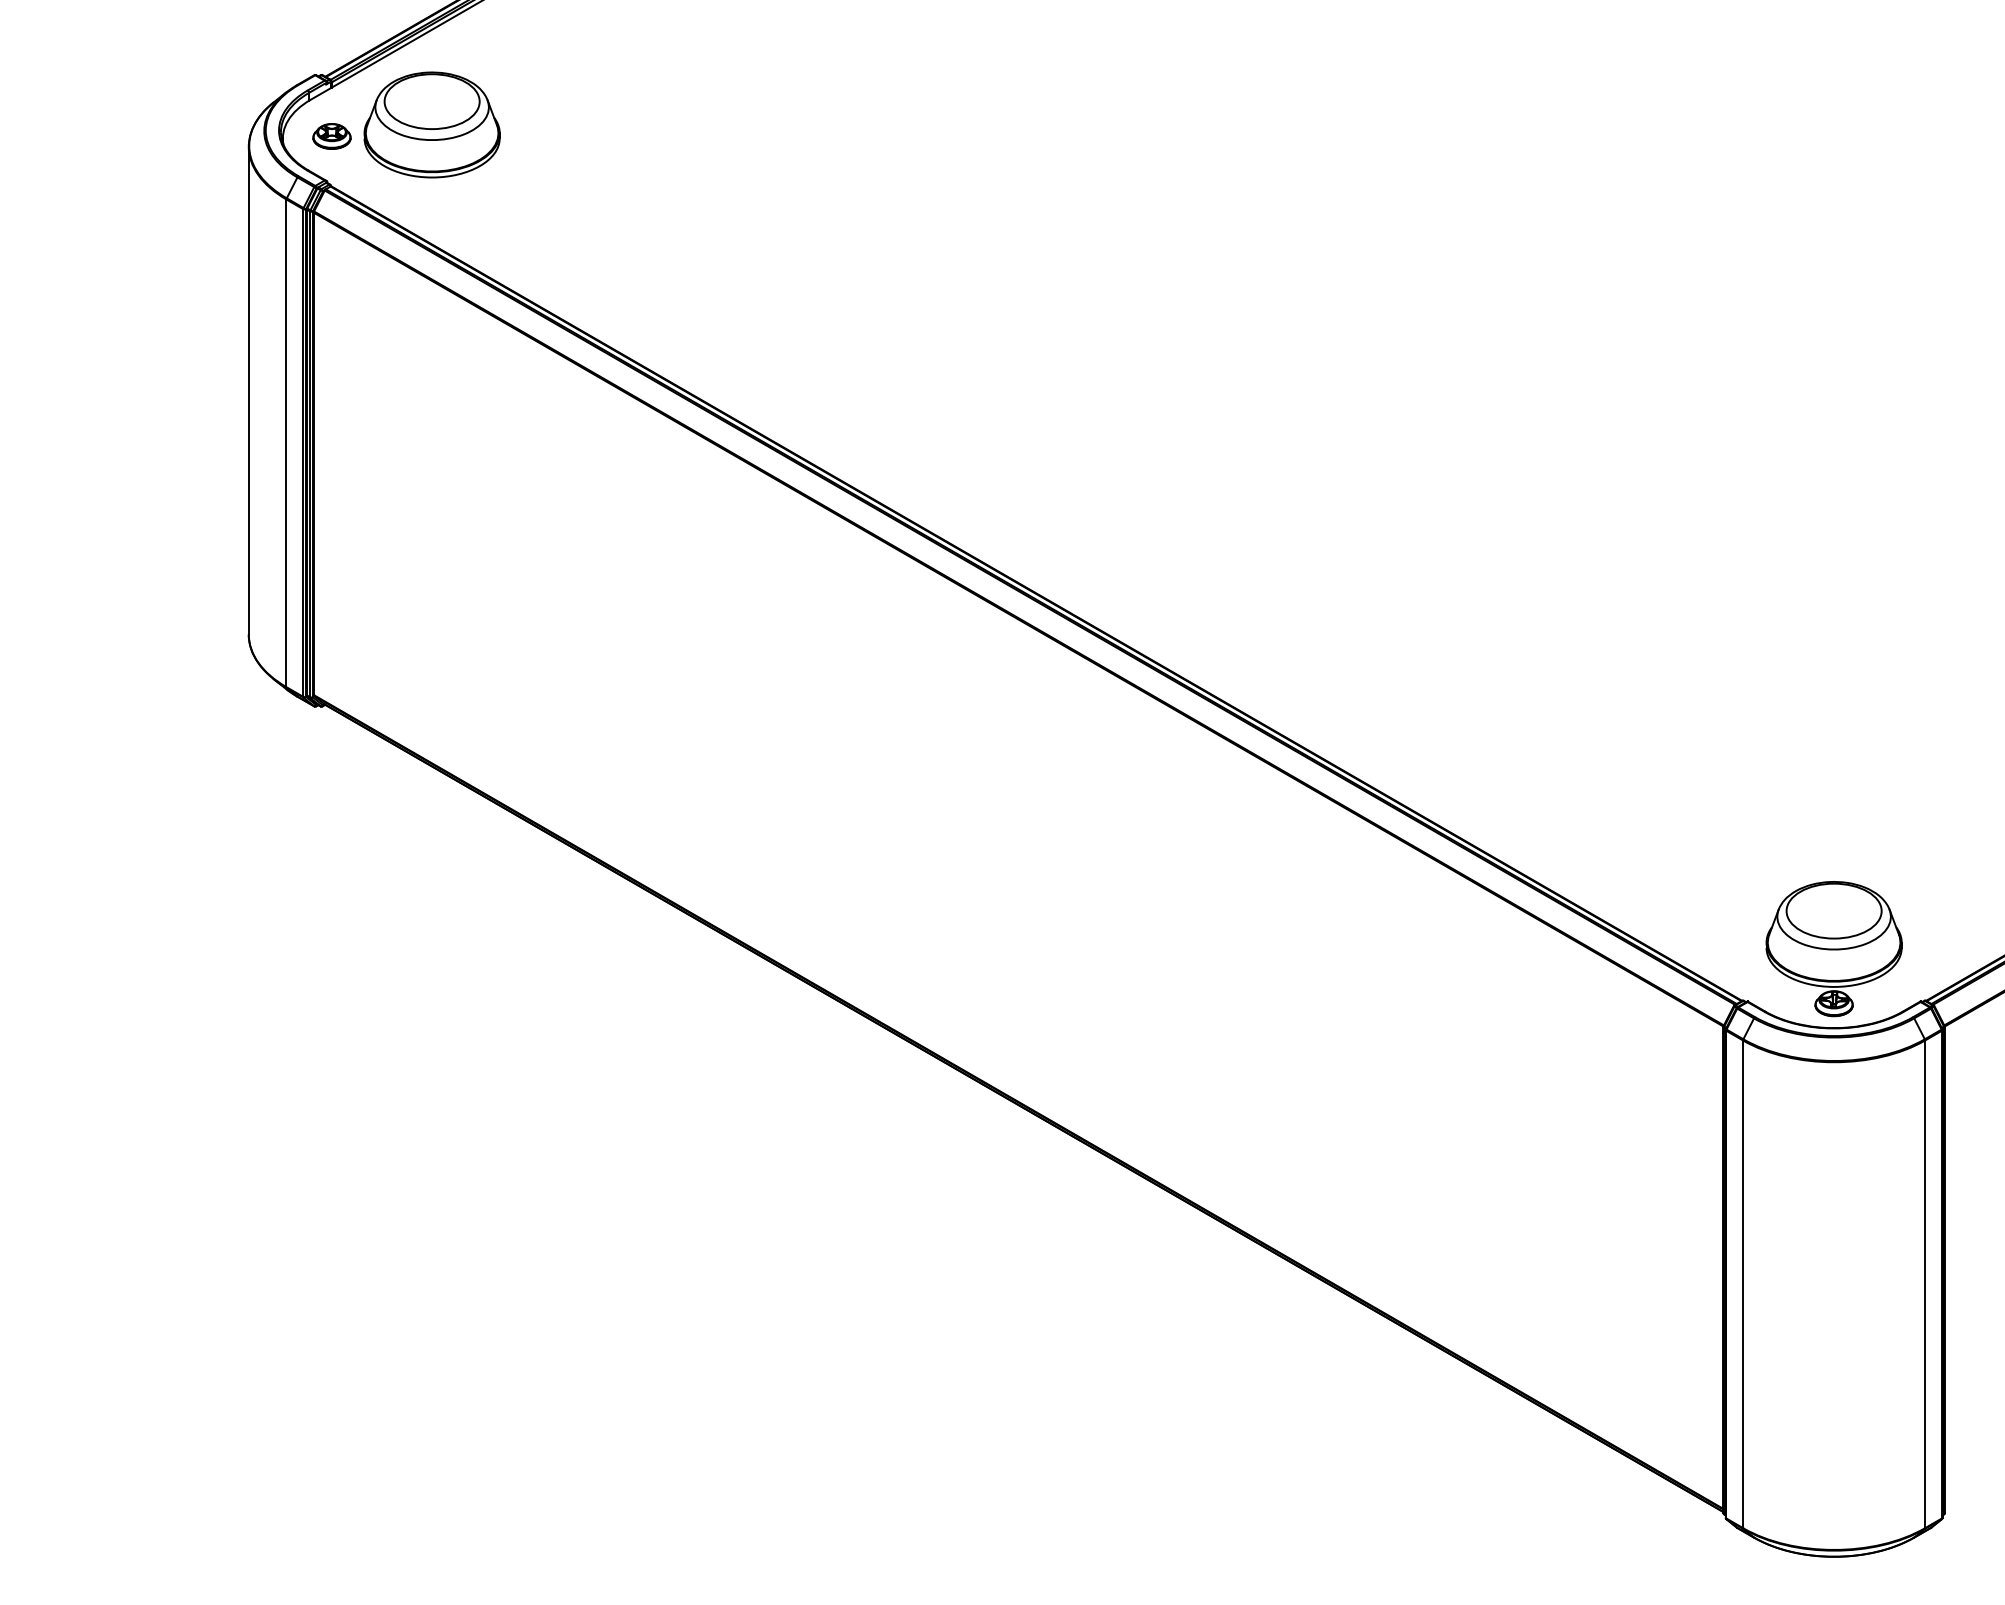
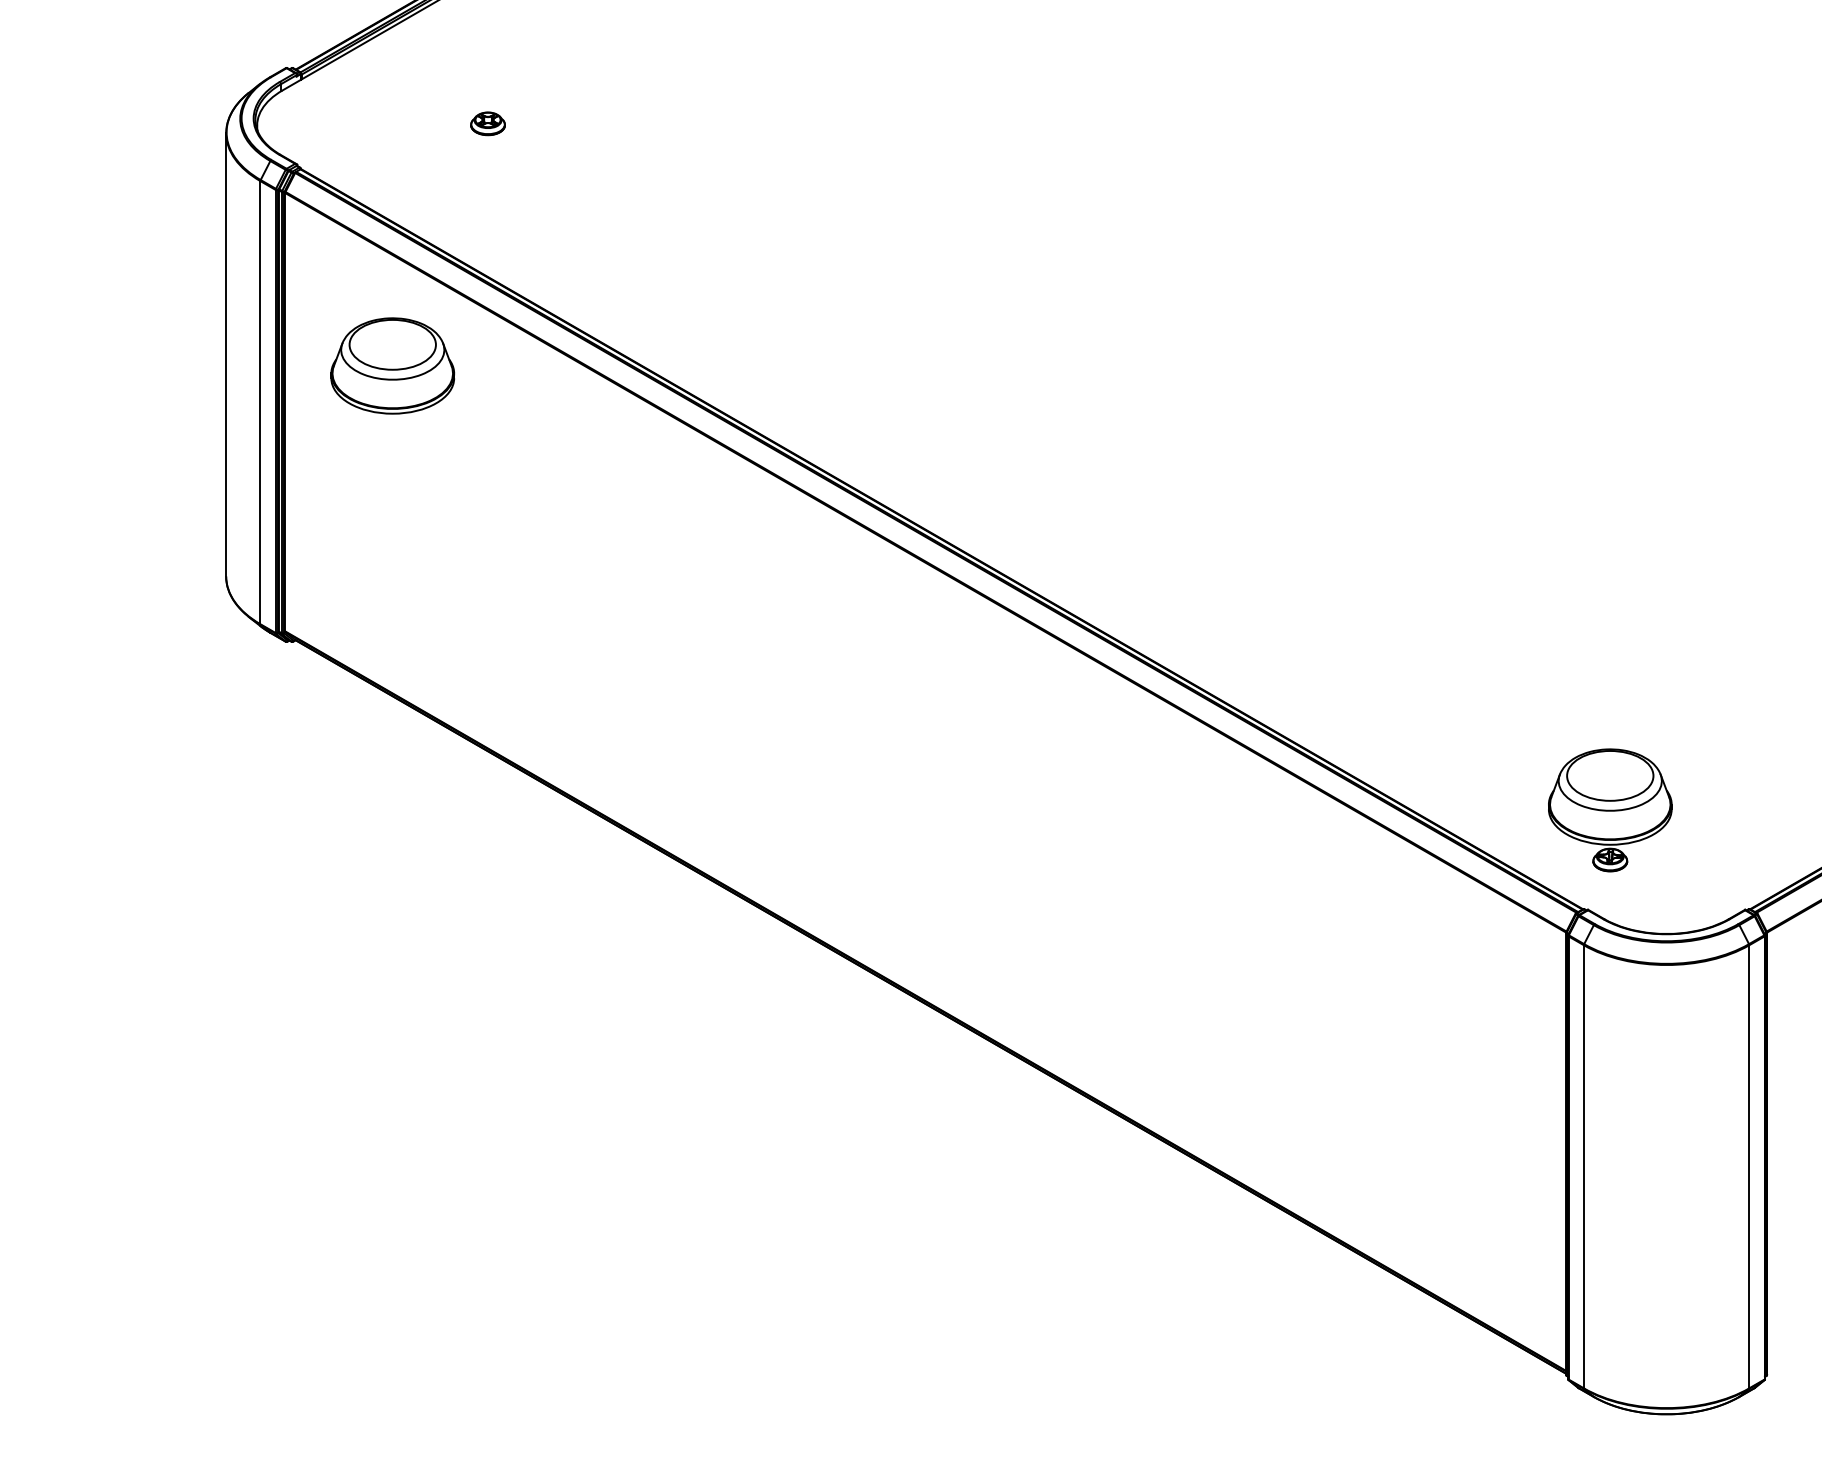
part: (431, 124) -> (392, 365), moved
part: (331, 136) -> (487, 123), moved
part: (1833, 949) -> (1609, 810), moved

